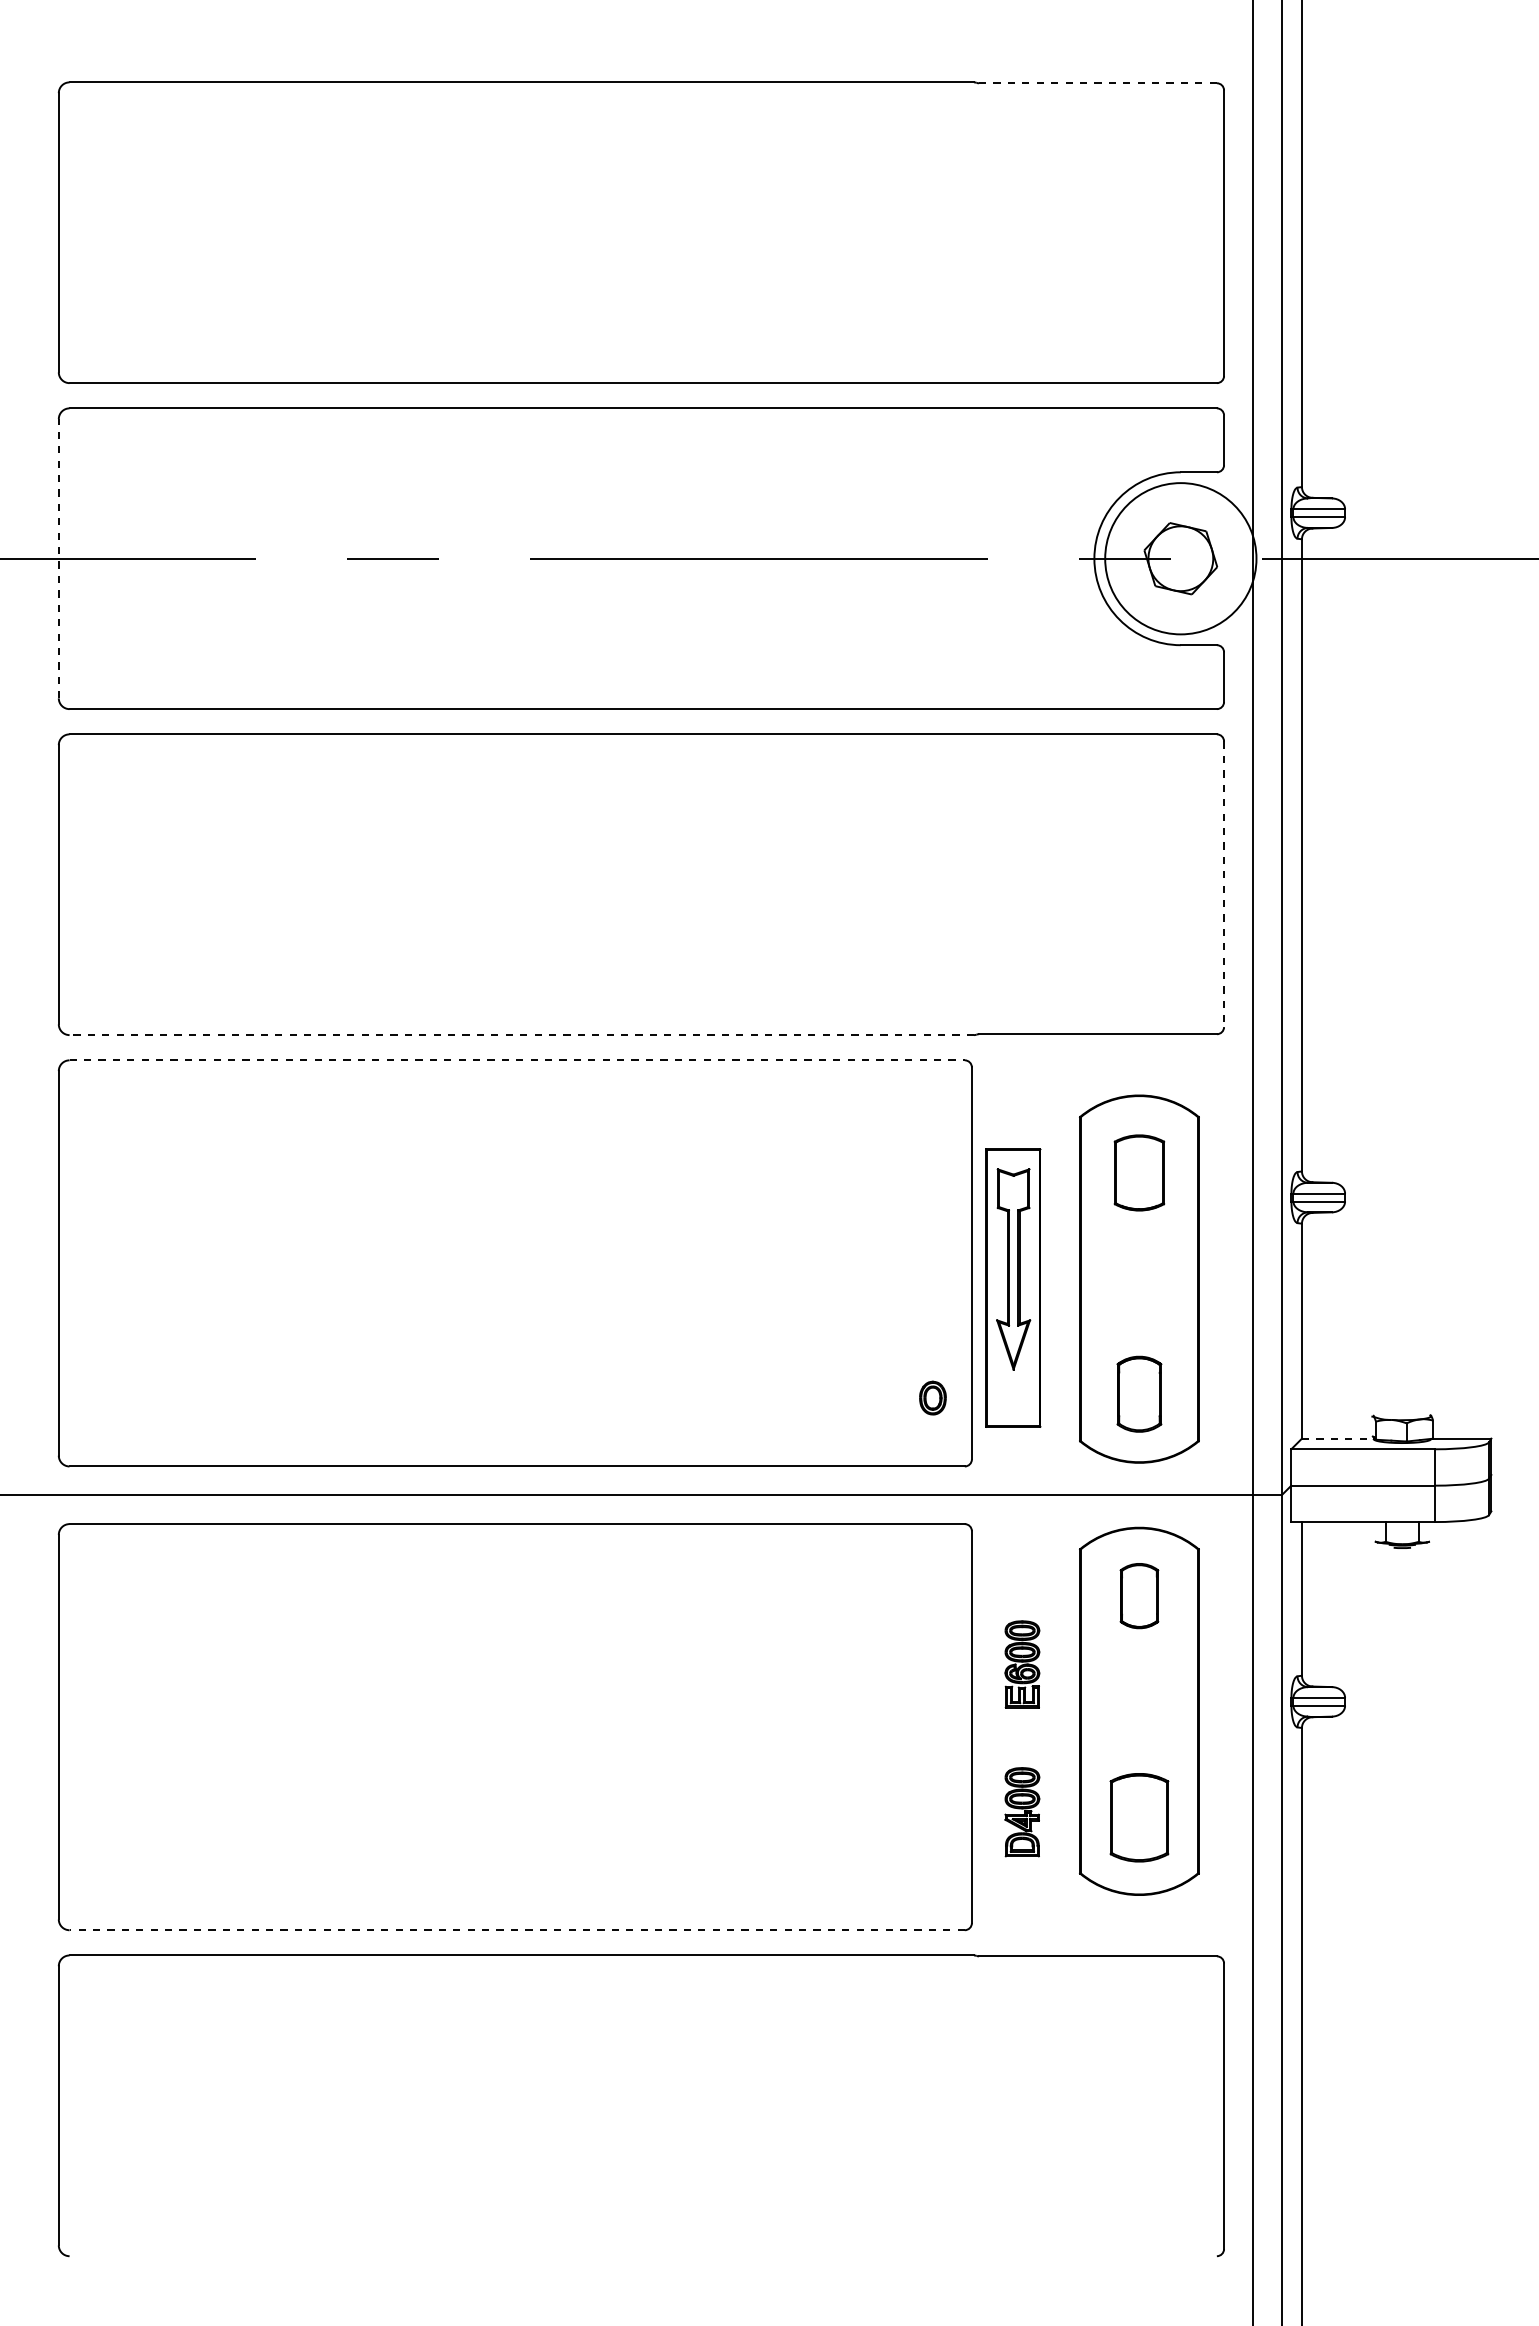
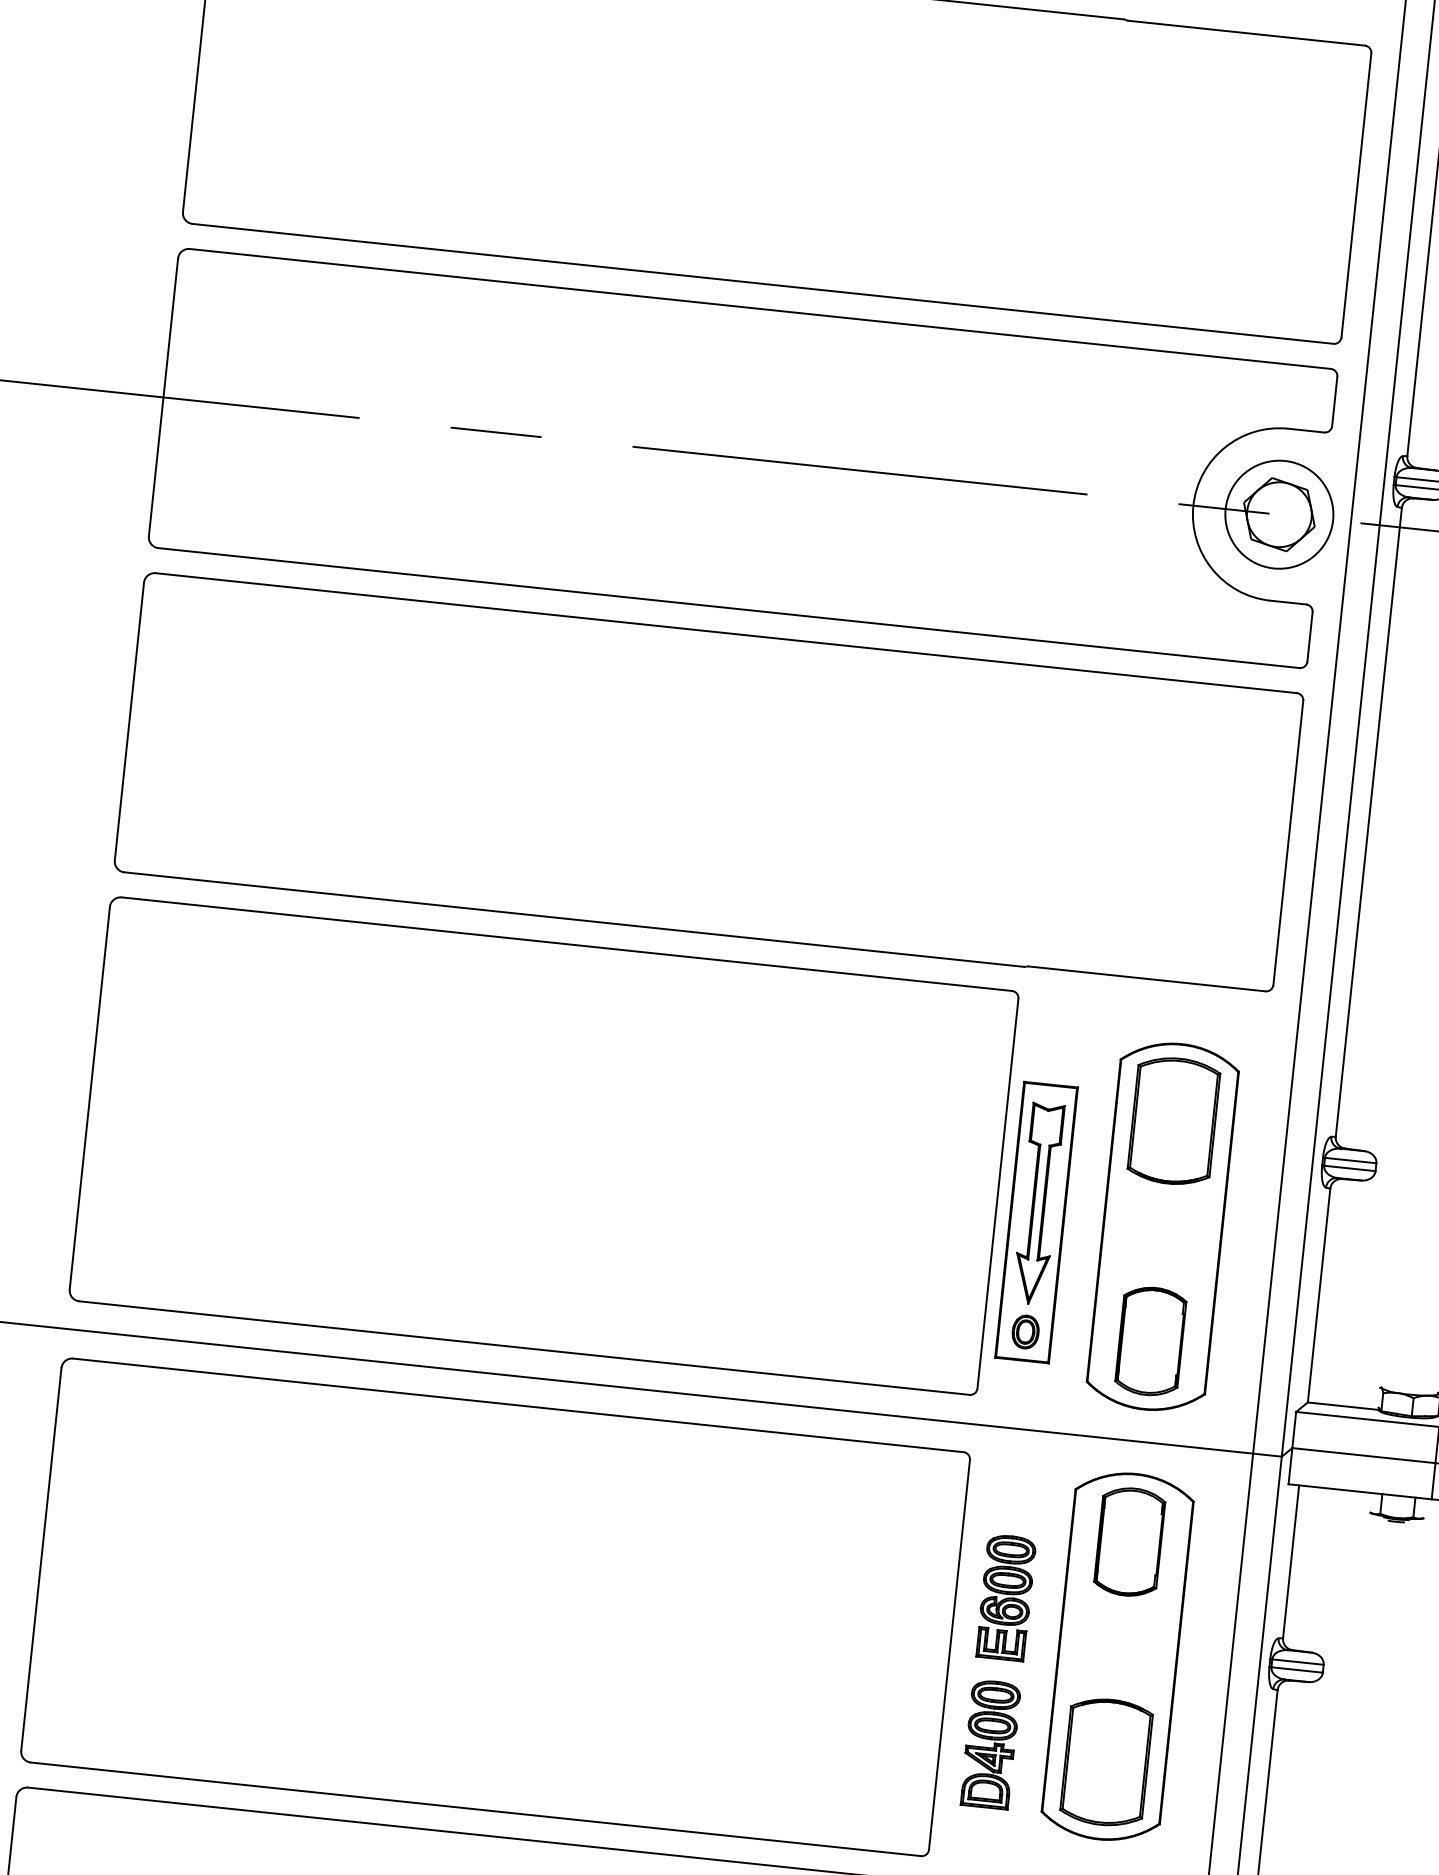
line: (1098, 83) -> (1247, 33), dashed -> solid
line: (58, 558) -> (163, 397), dashed -> solid
circle: (1180, 558) -> (1279, 514), size x0.71
line: (1224, 884) -> (1288, 843), dashed -> solid
line: (521, 1035) -> (573, 919), dashed -> solid
line: (517, 1060) -> (567, 944), dashed -> solid
part: (1139, 1172) -> (1174, 1120), size x1.67
part: (1139, 1393) -> (1151, 1340), size x1.43
part: (932, 1397) -> (1025, 1331), moved
line: (1337, 1438) -> (1343, 1406), dashed -> solid
part: (1139, 1595) -> (1129, 1541), size x1.67
part: (1022, 1664) -> (1006, 1597), size x1.43
part: (1022, 1812) -> (990, 1745), size x1.43
part: (1139, 1817) -> (1106, 1762), size x1.43
line: (517, 1930) -> (476, 1809), dashed -> solid

